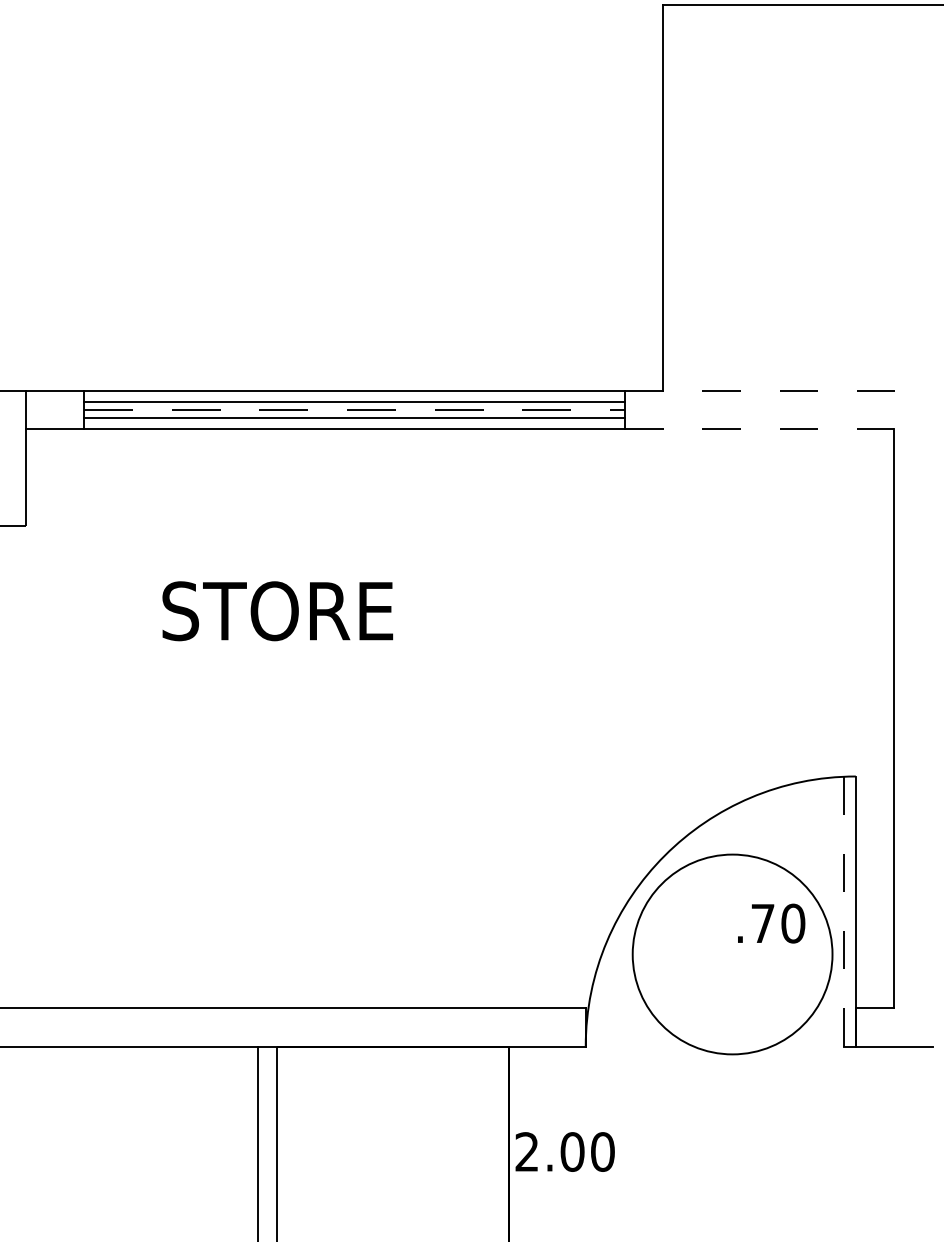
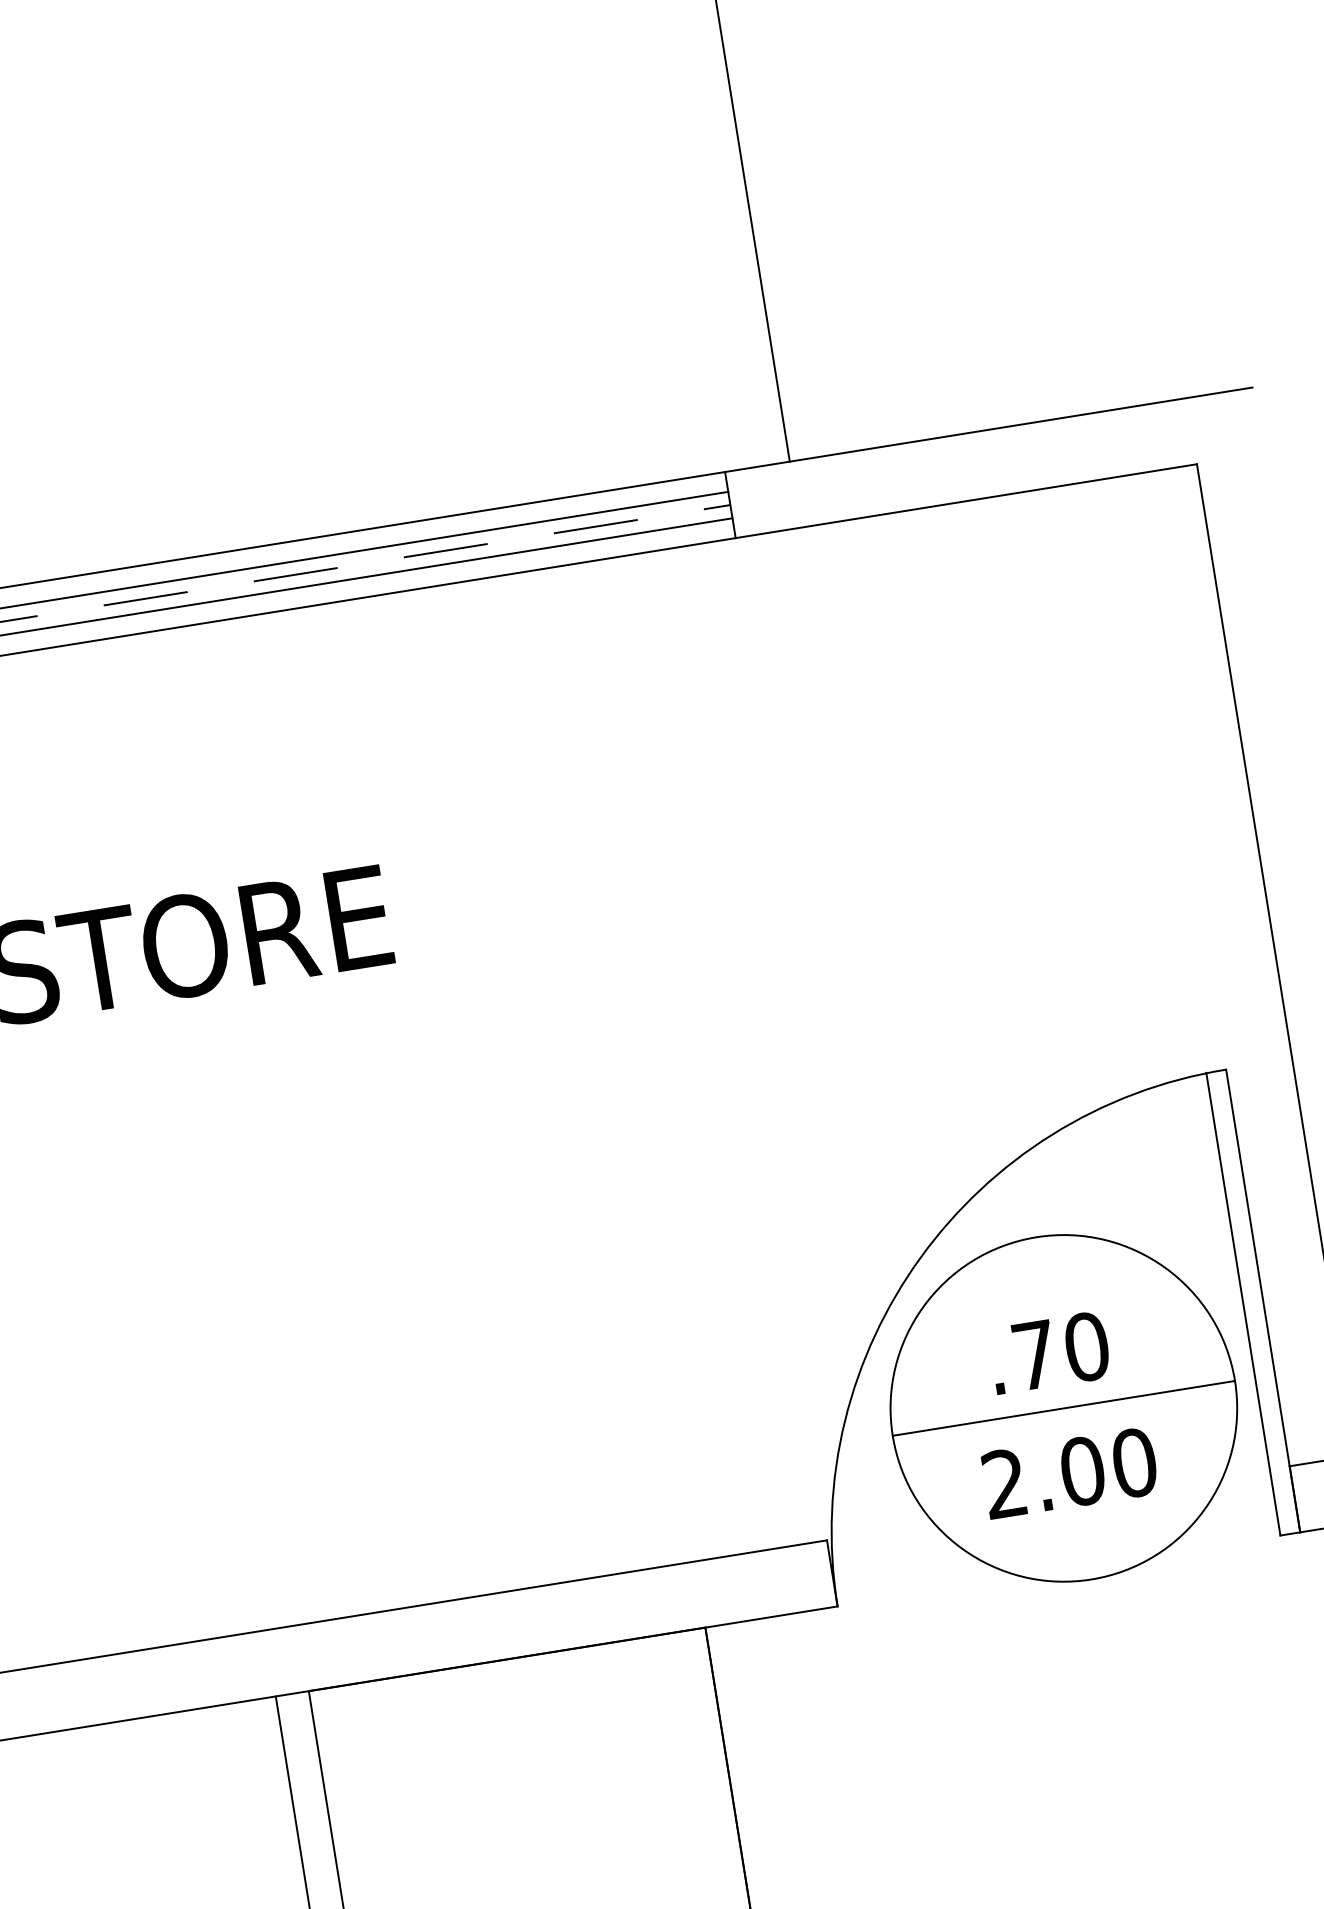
line: (779, 390) -> (989, 429), dashed -> solid
line: (759, 429) -> (965, 501), dashed -> solid
line: (844, 911) -> (1243, 1304), dashed -> solid
text: (771, 923) -> (1049, 1352), moved
line: (732, 954) -> (1063, 1408), added
text: (564, 1151) -> (1068, 1472), moved

